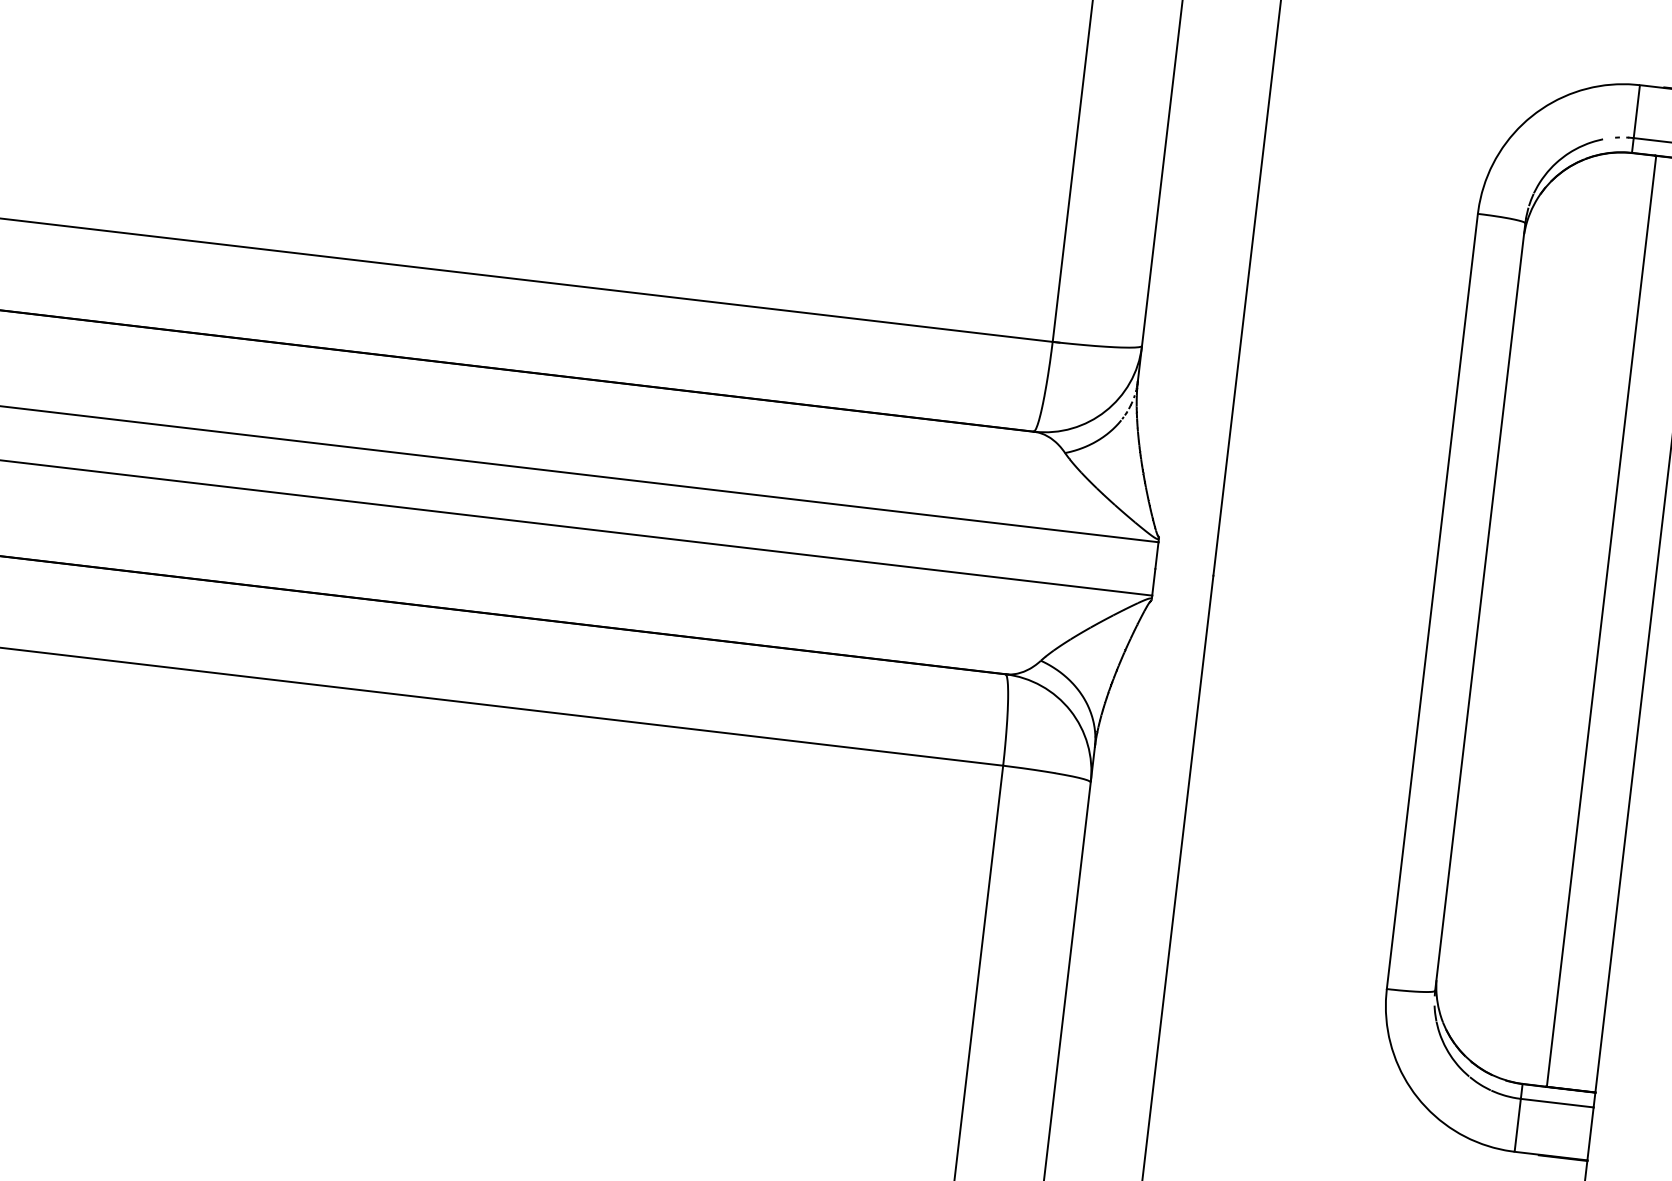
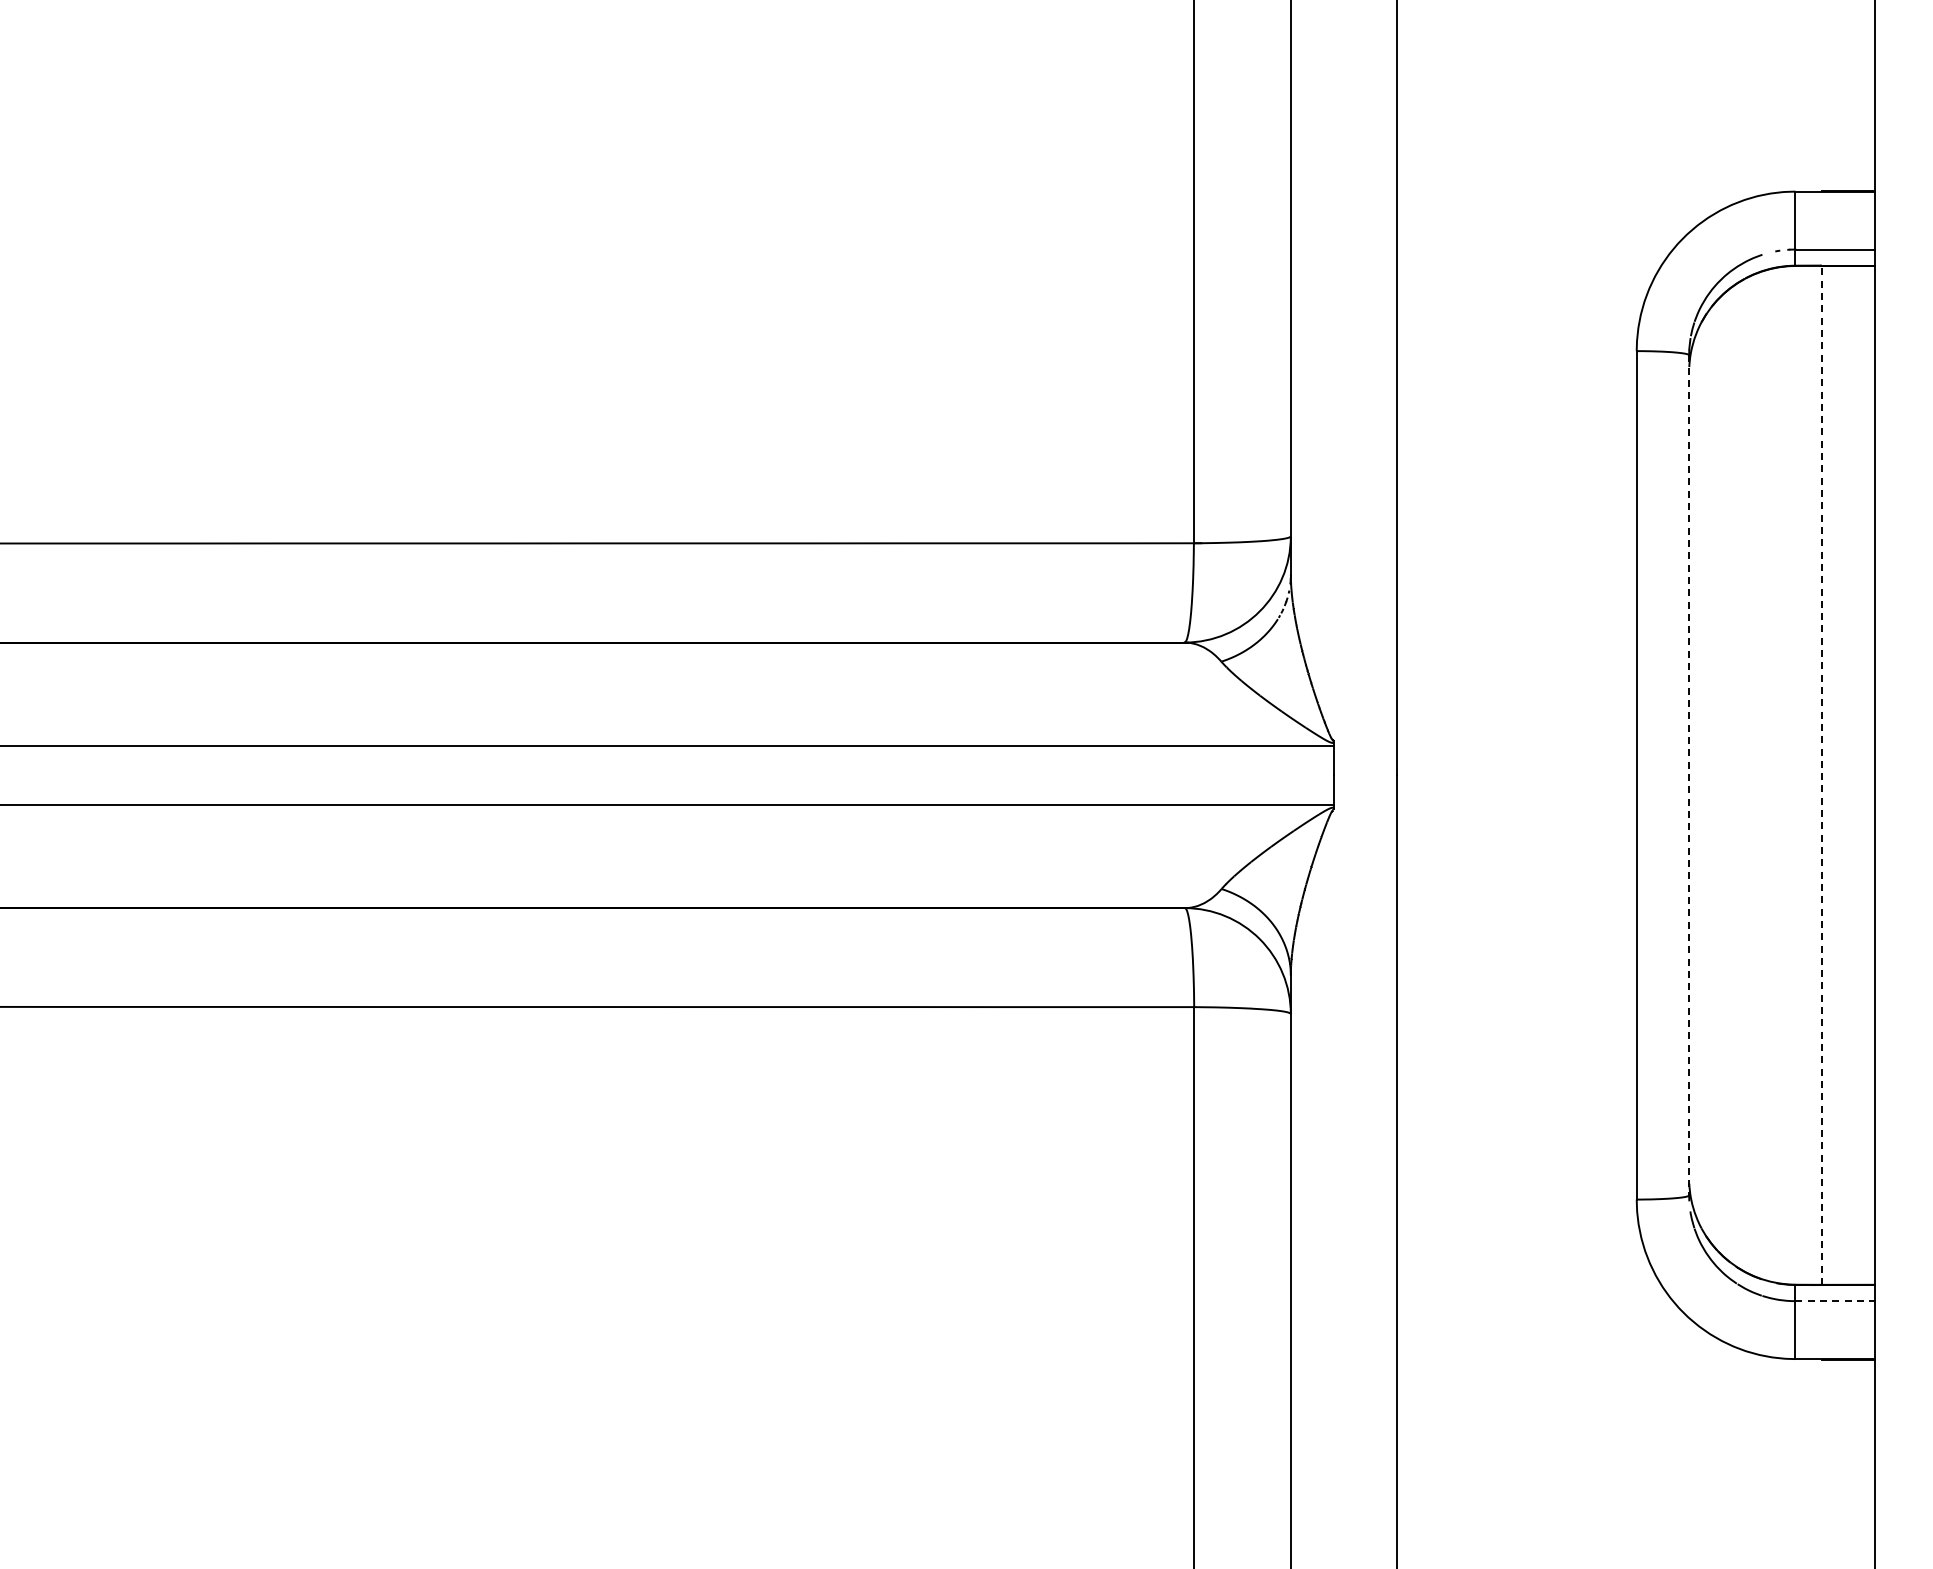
line: (1480, 607) -> (1689, 775), solid -> dashed
line: (1601, 621) -> (1821, 775), solid -> dashed
line: (1557, 1103) -> (1835, 1301), solid -> dashed

